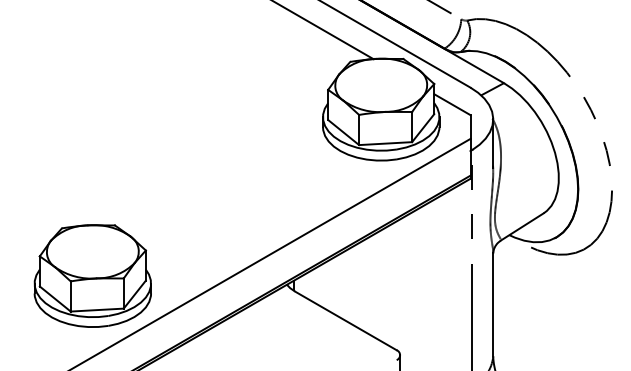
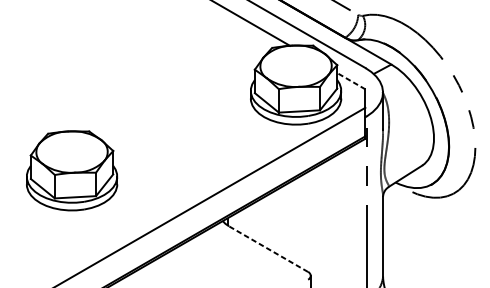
line: (452, 104) -> (351, 81), solid -> dashed
part: (92, 275) -> (71, 170), moved
line: (345, 320) -> (268, 248), solid -> dashed

